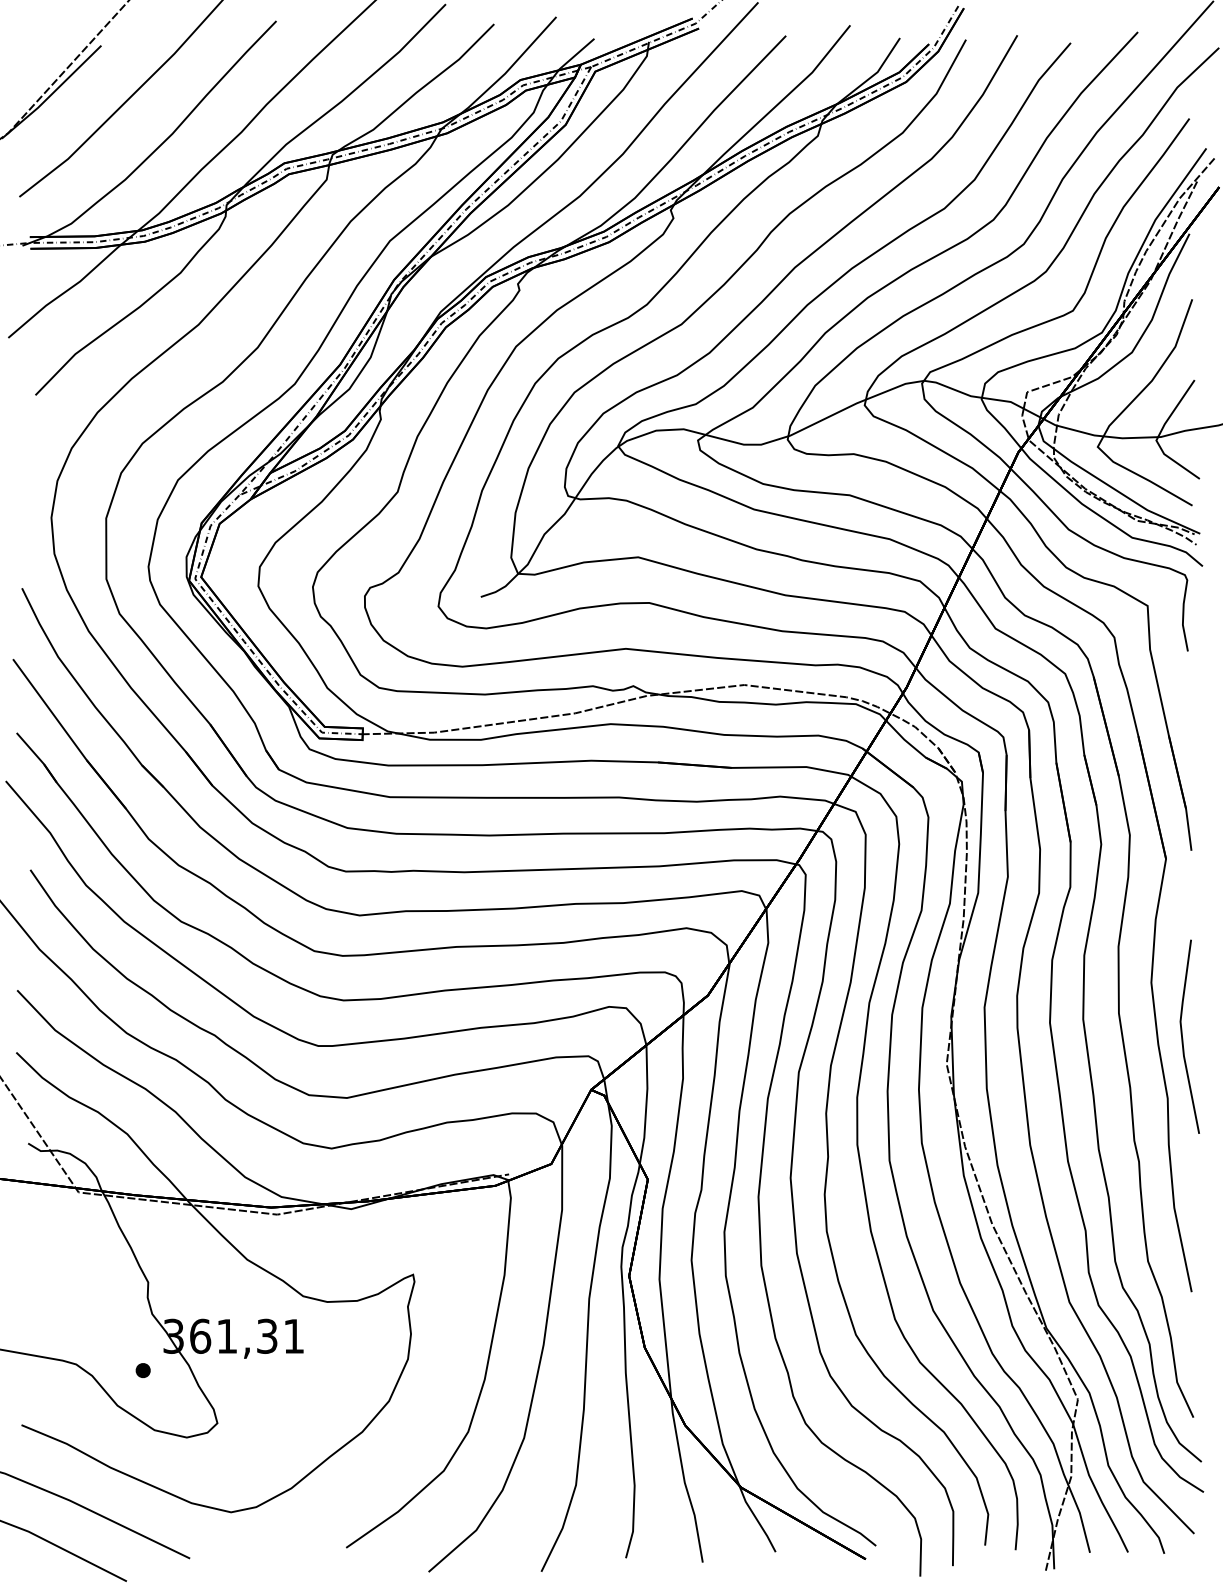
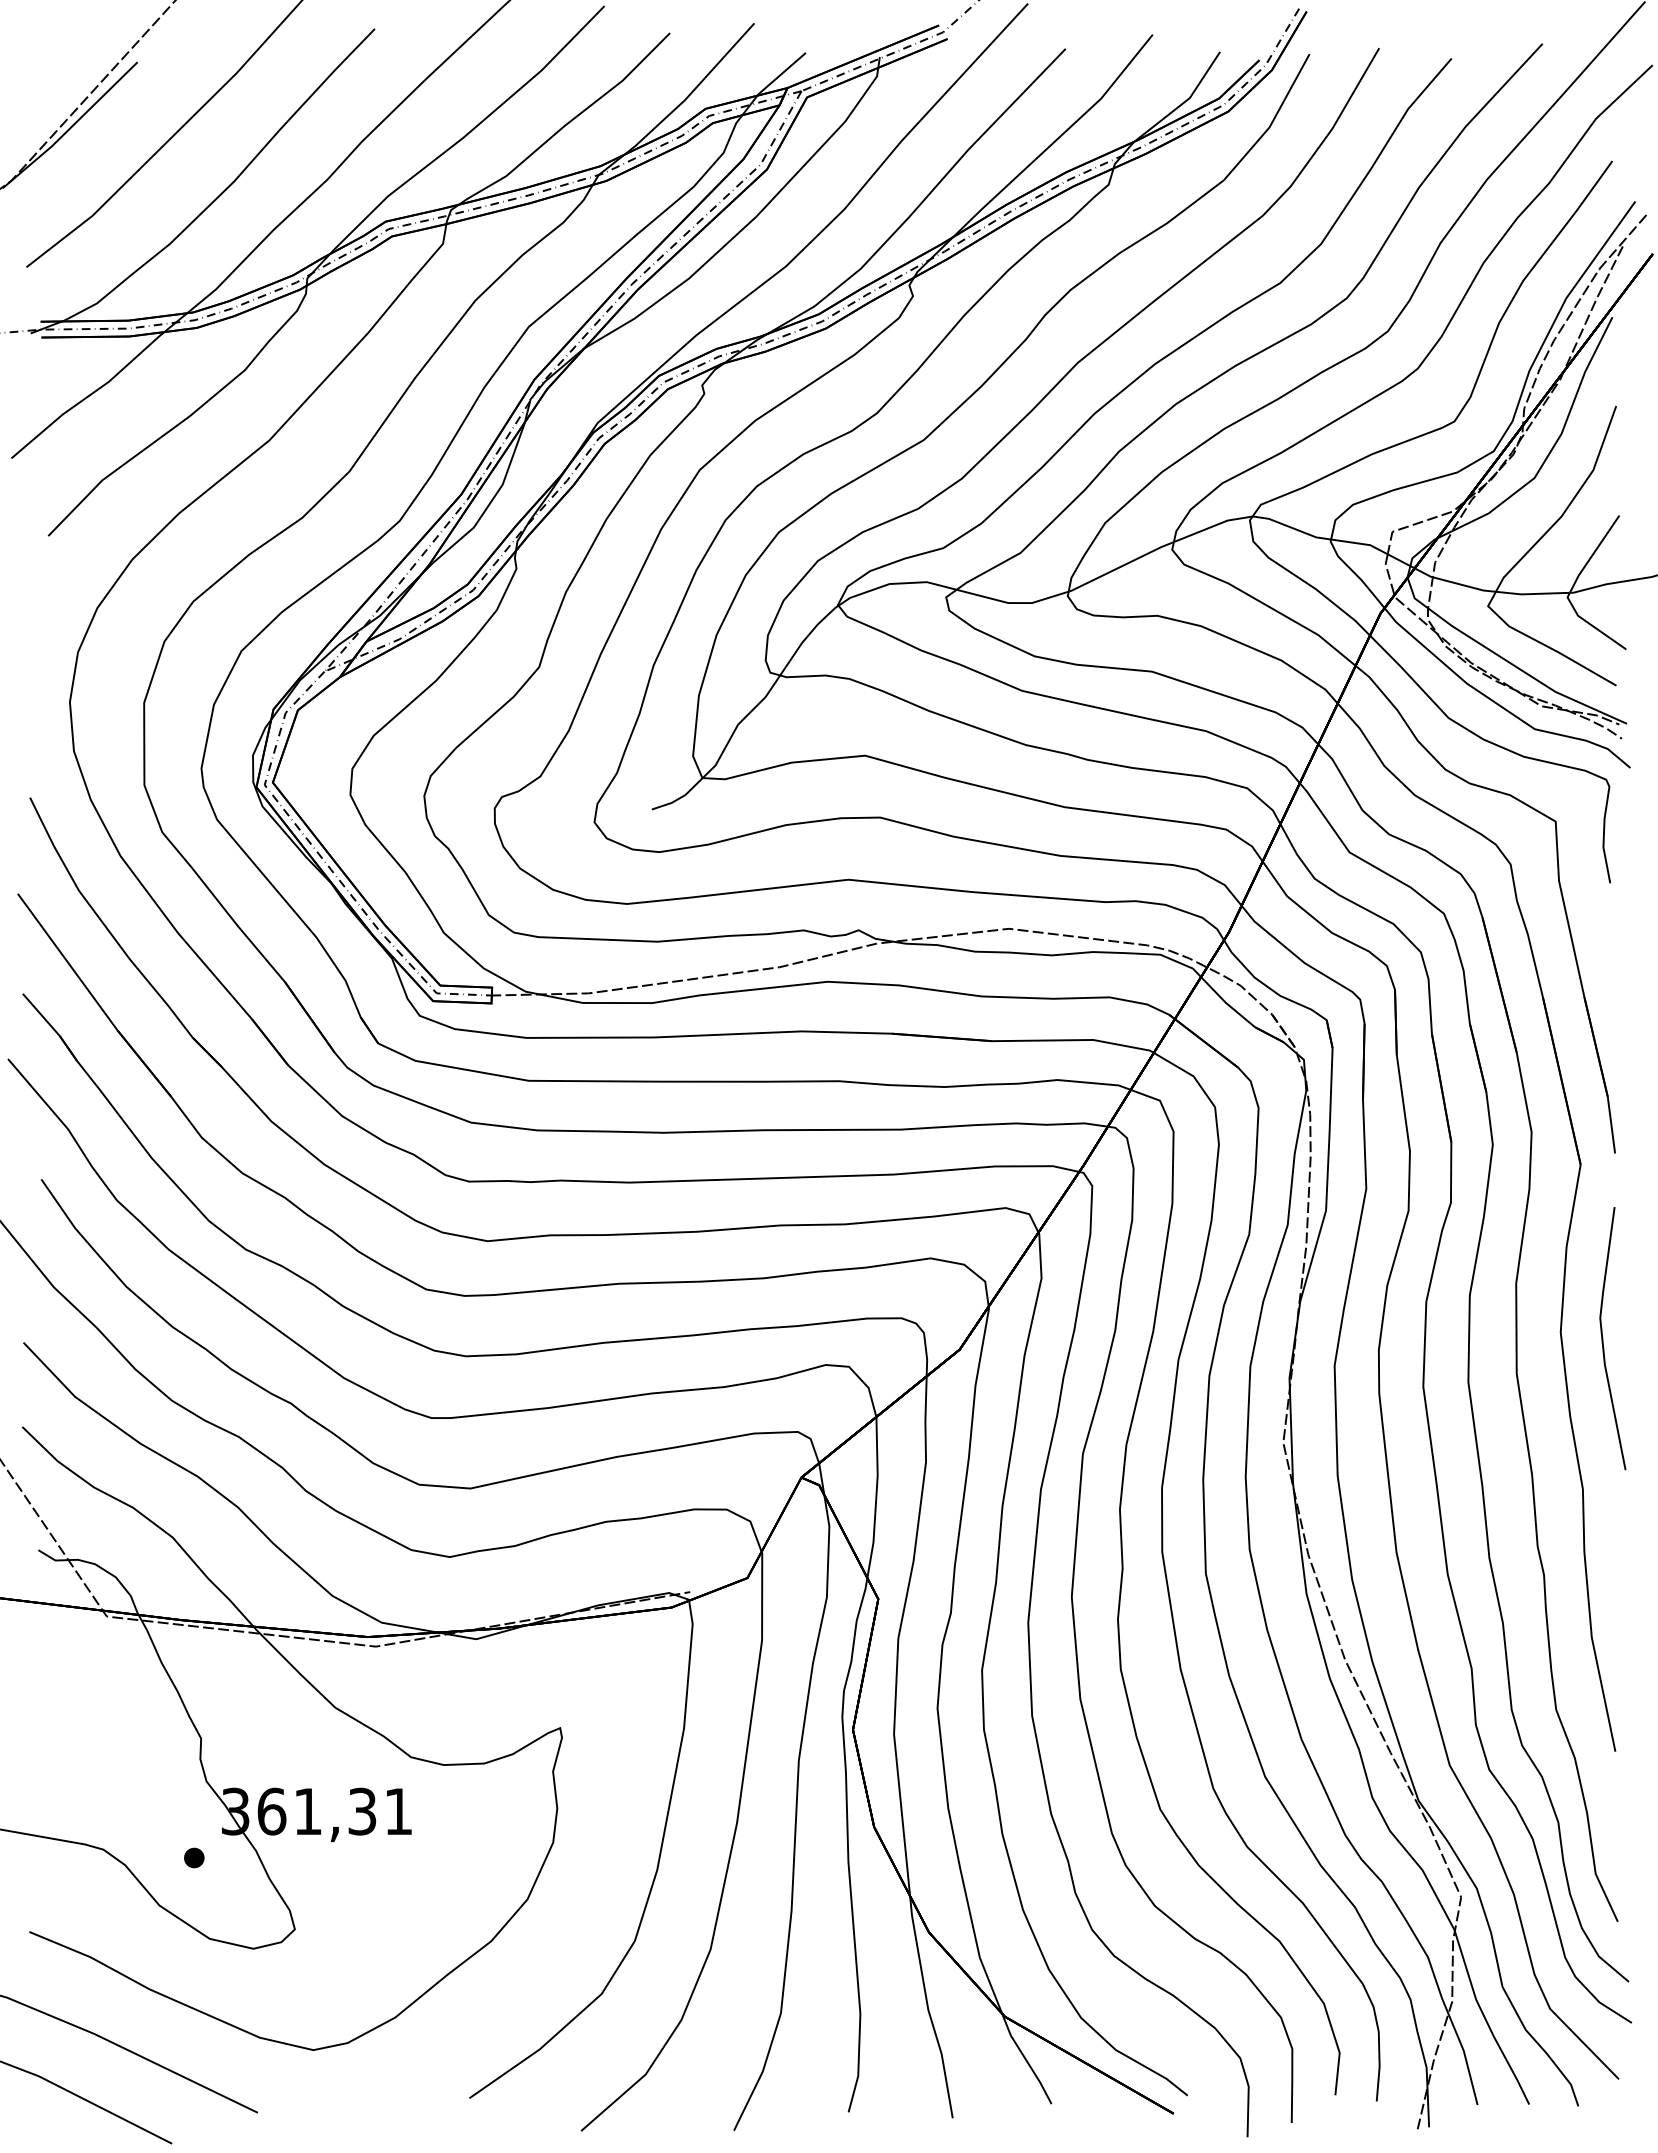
line: (1182, 1036) -> (1603, 1338), moved

